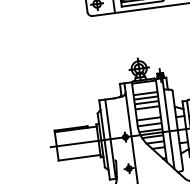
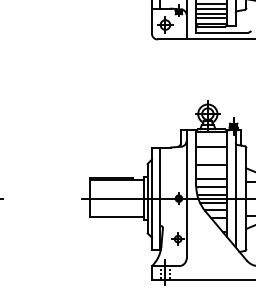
line: (145, 98) -> (211, 152), removed
line: (146, 102) -> (211, 158), removed

